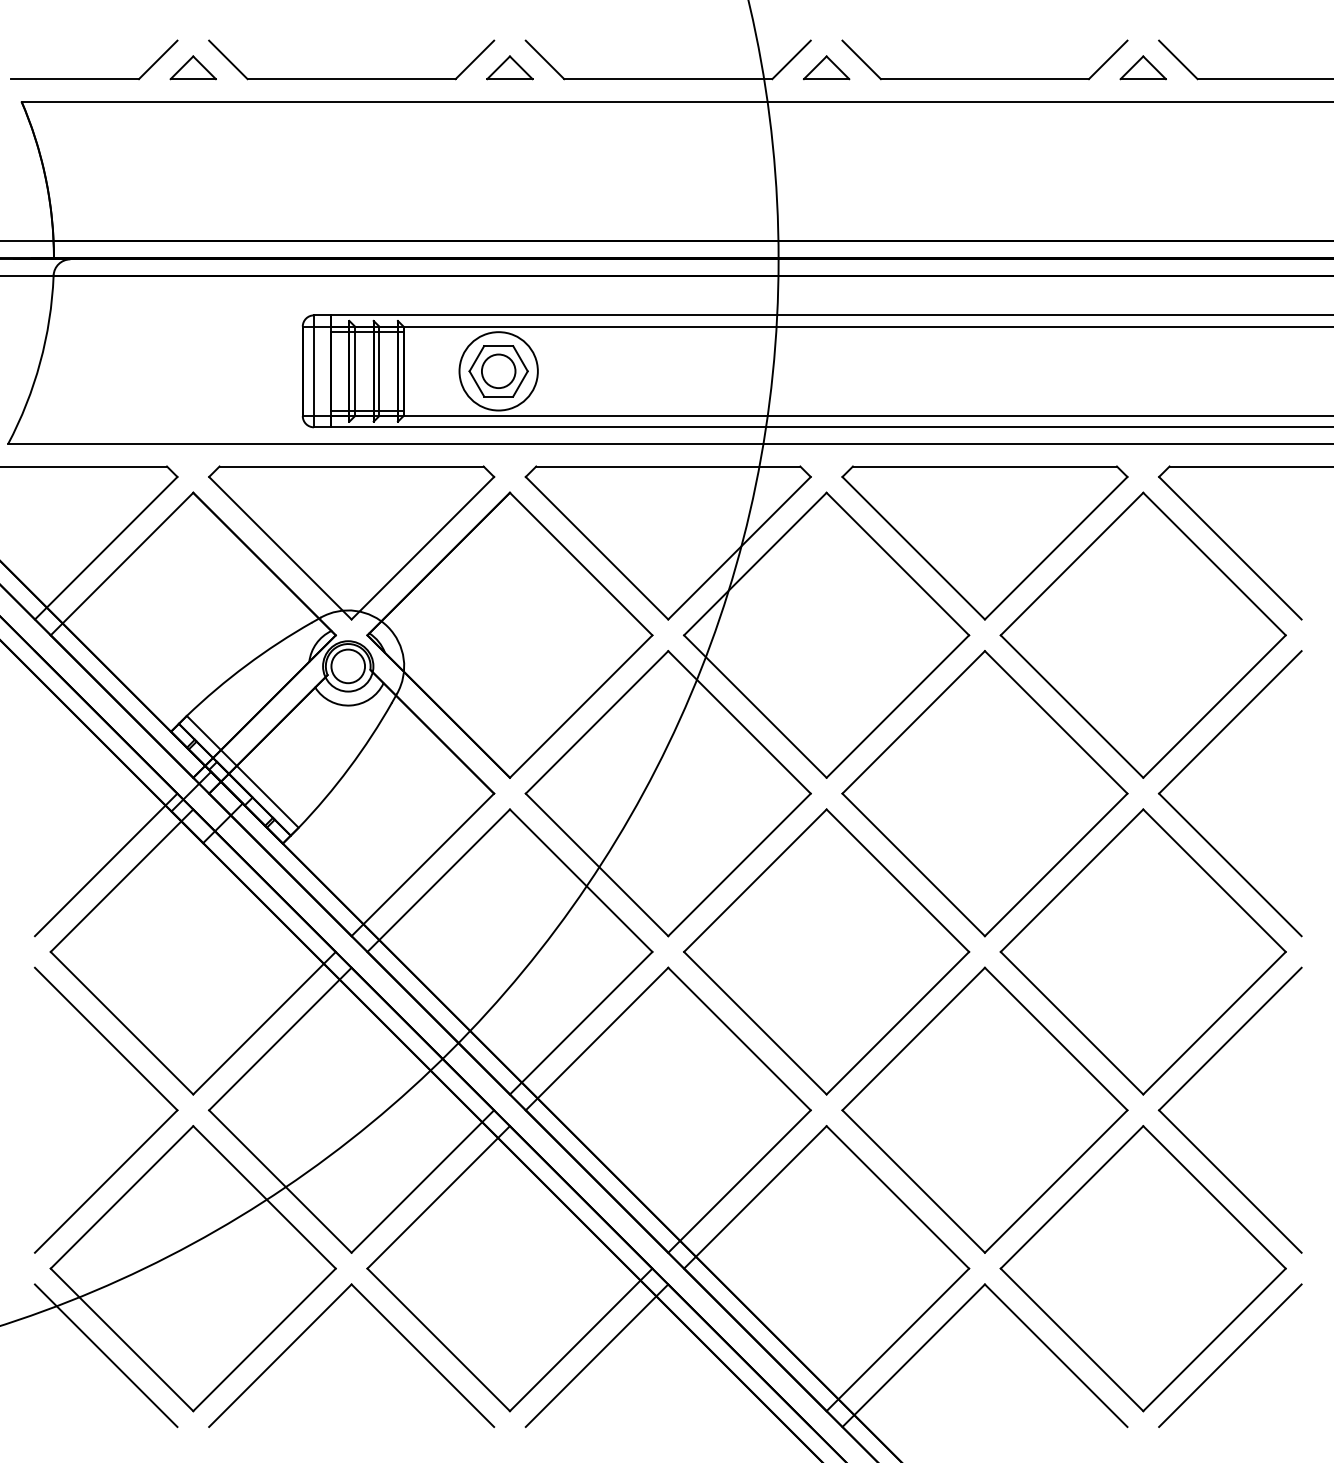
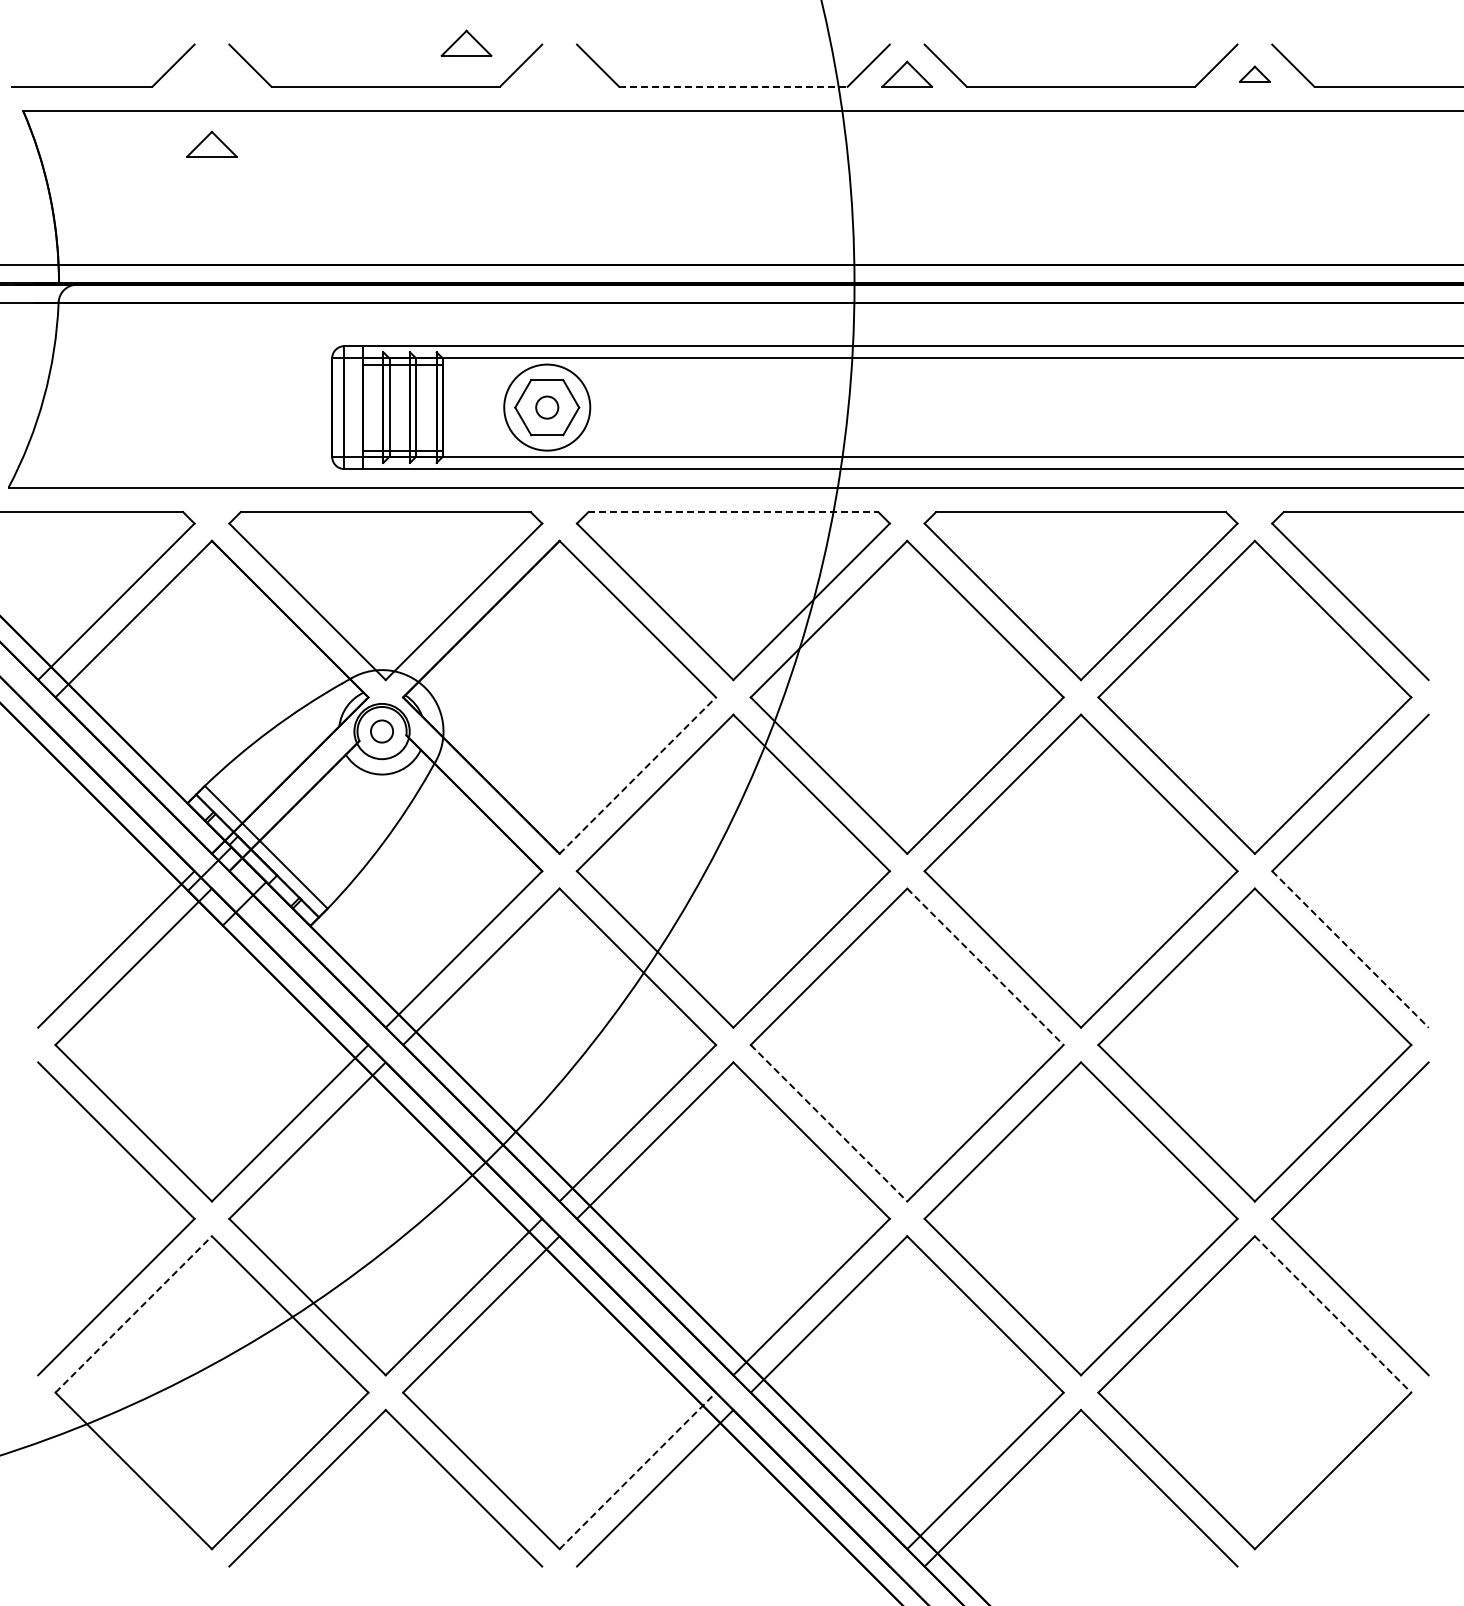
part: (192, 66) -> (211, 143), moved
part: (509, 66) -> (466, 42), moved
part: (1142, 66) -> (1254, 73), size x0.6
line: (668, 78) -> (733, 86), solid -> dashed
circle: (498, 371) -> (546, 407), size x0.6
line: (668, 466) -> (733, 512), solid -> dashed
circle: (347, 666) -> (381, 731), size x0.6
line: (580, 706) -> (637, 775), solid -> dashed
line: (1230, 864) -> (1350, 949), solid -> dashed
line: (897, 880) -> (985, 966), solid -> dashed
line: (755, 1023) -> (829, 1123), solid -> dashed
line: (121, 1197) -> (133, 1314), solid -> dashed
line: (1214, 1197) -> (1333, 1314), solid -> dashed
line: (580, 1339) -> (637, 1470), solid -> dashed
line: (106, 1355) -> (116, 1488), removed
line: (1230, 1355) -> (1350, 1488), removed

